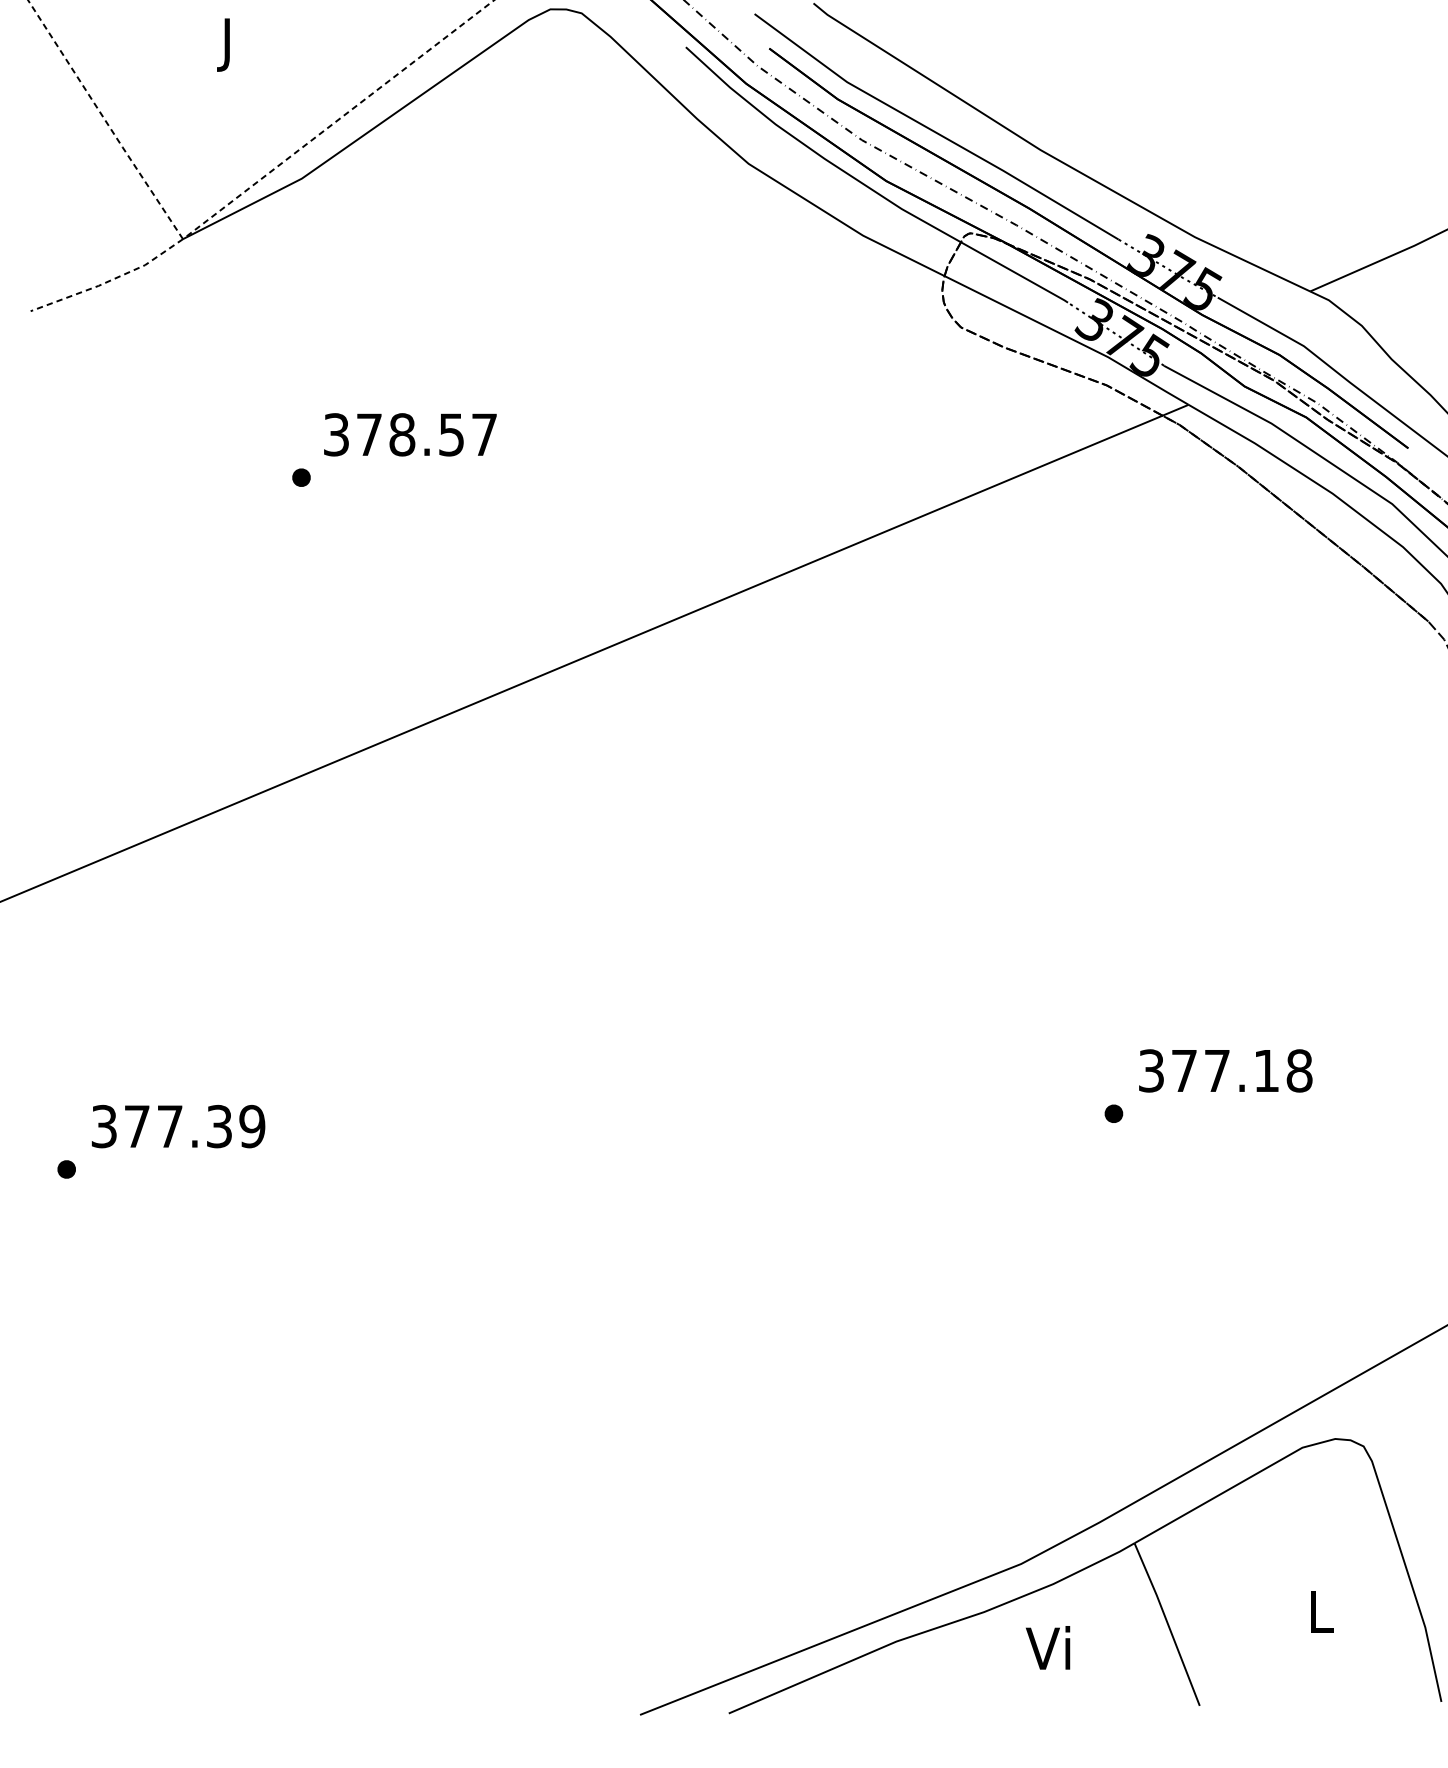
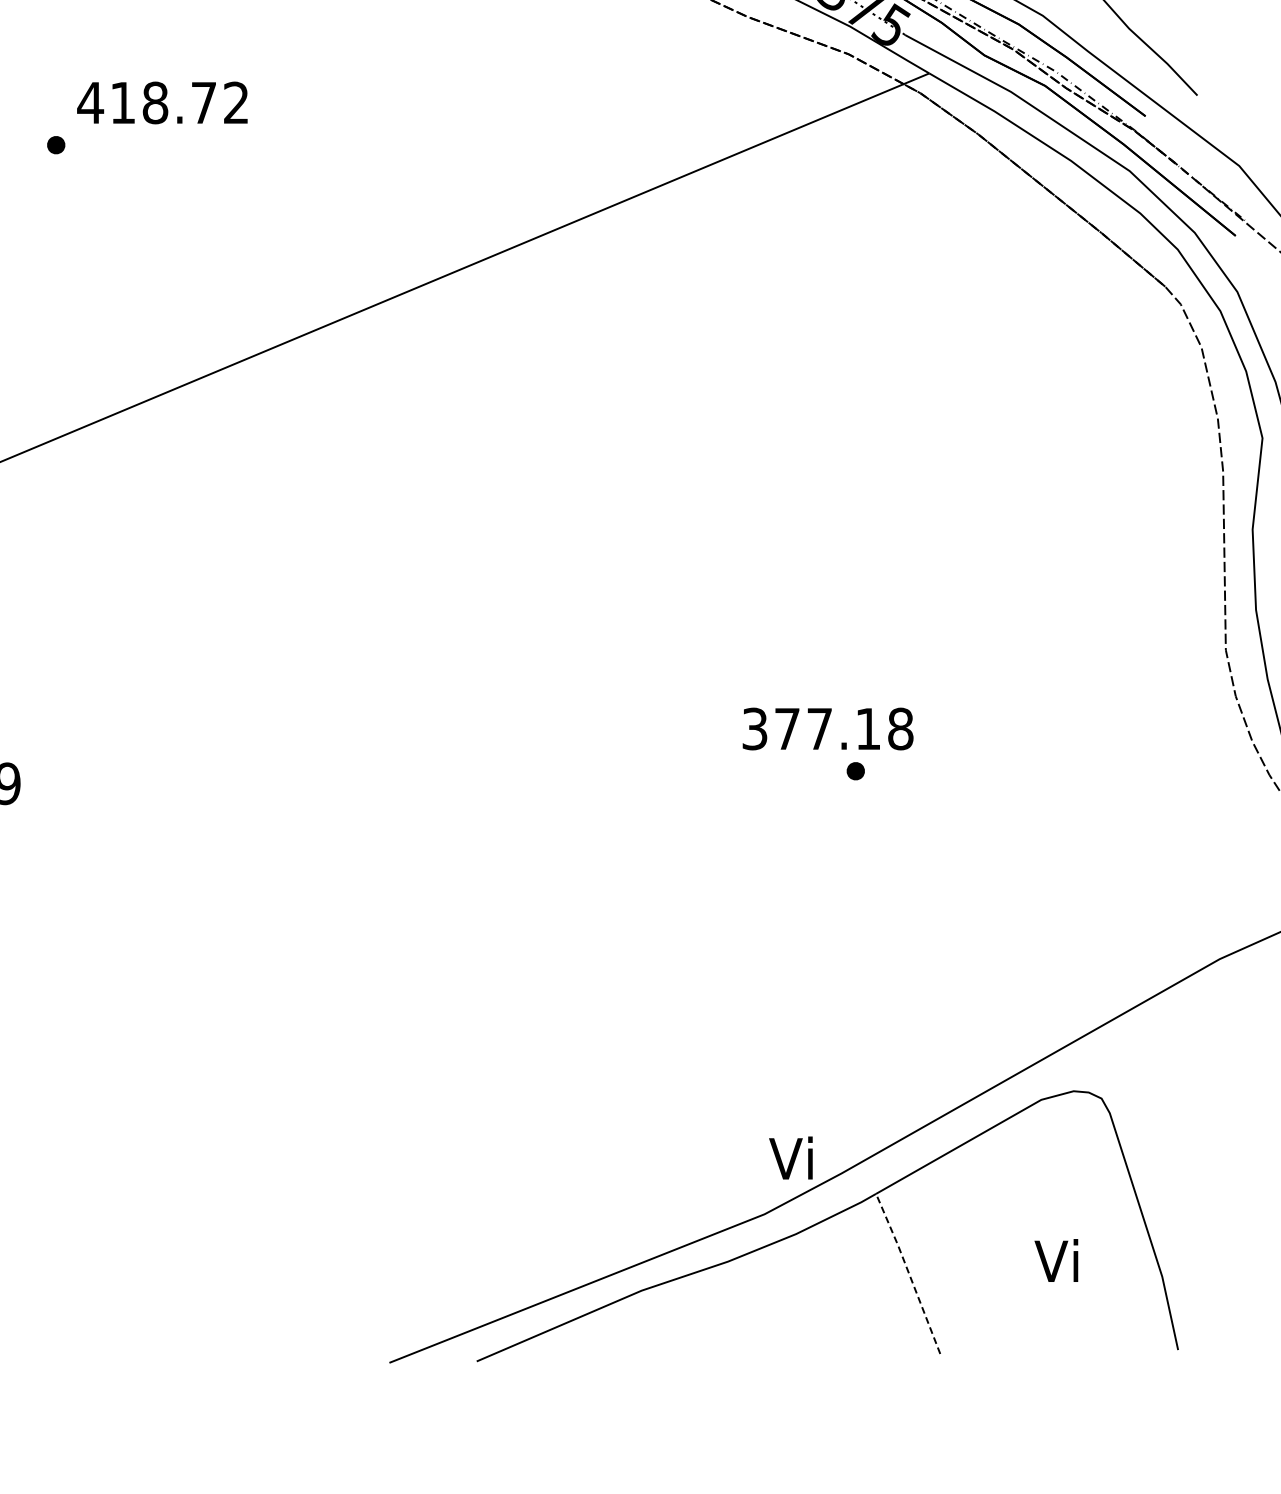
text: (409, 434) -> (162, 102), 378.57 -> 418.72
text: (1225, 1070) -> (827, 728), moved
text: (1317, 1610) -> (1056, 1260), L -> Vi
line: (1167, 1623) -> (908, 1272), solid -> dashed
text: (1048, 1647) -> (791, 1157), moved

